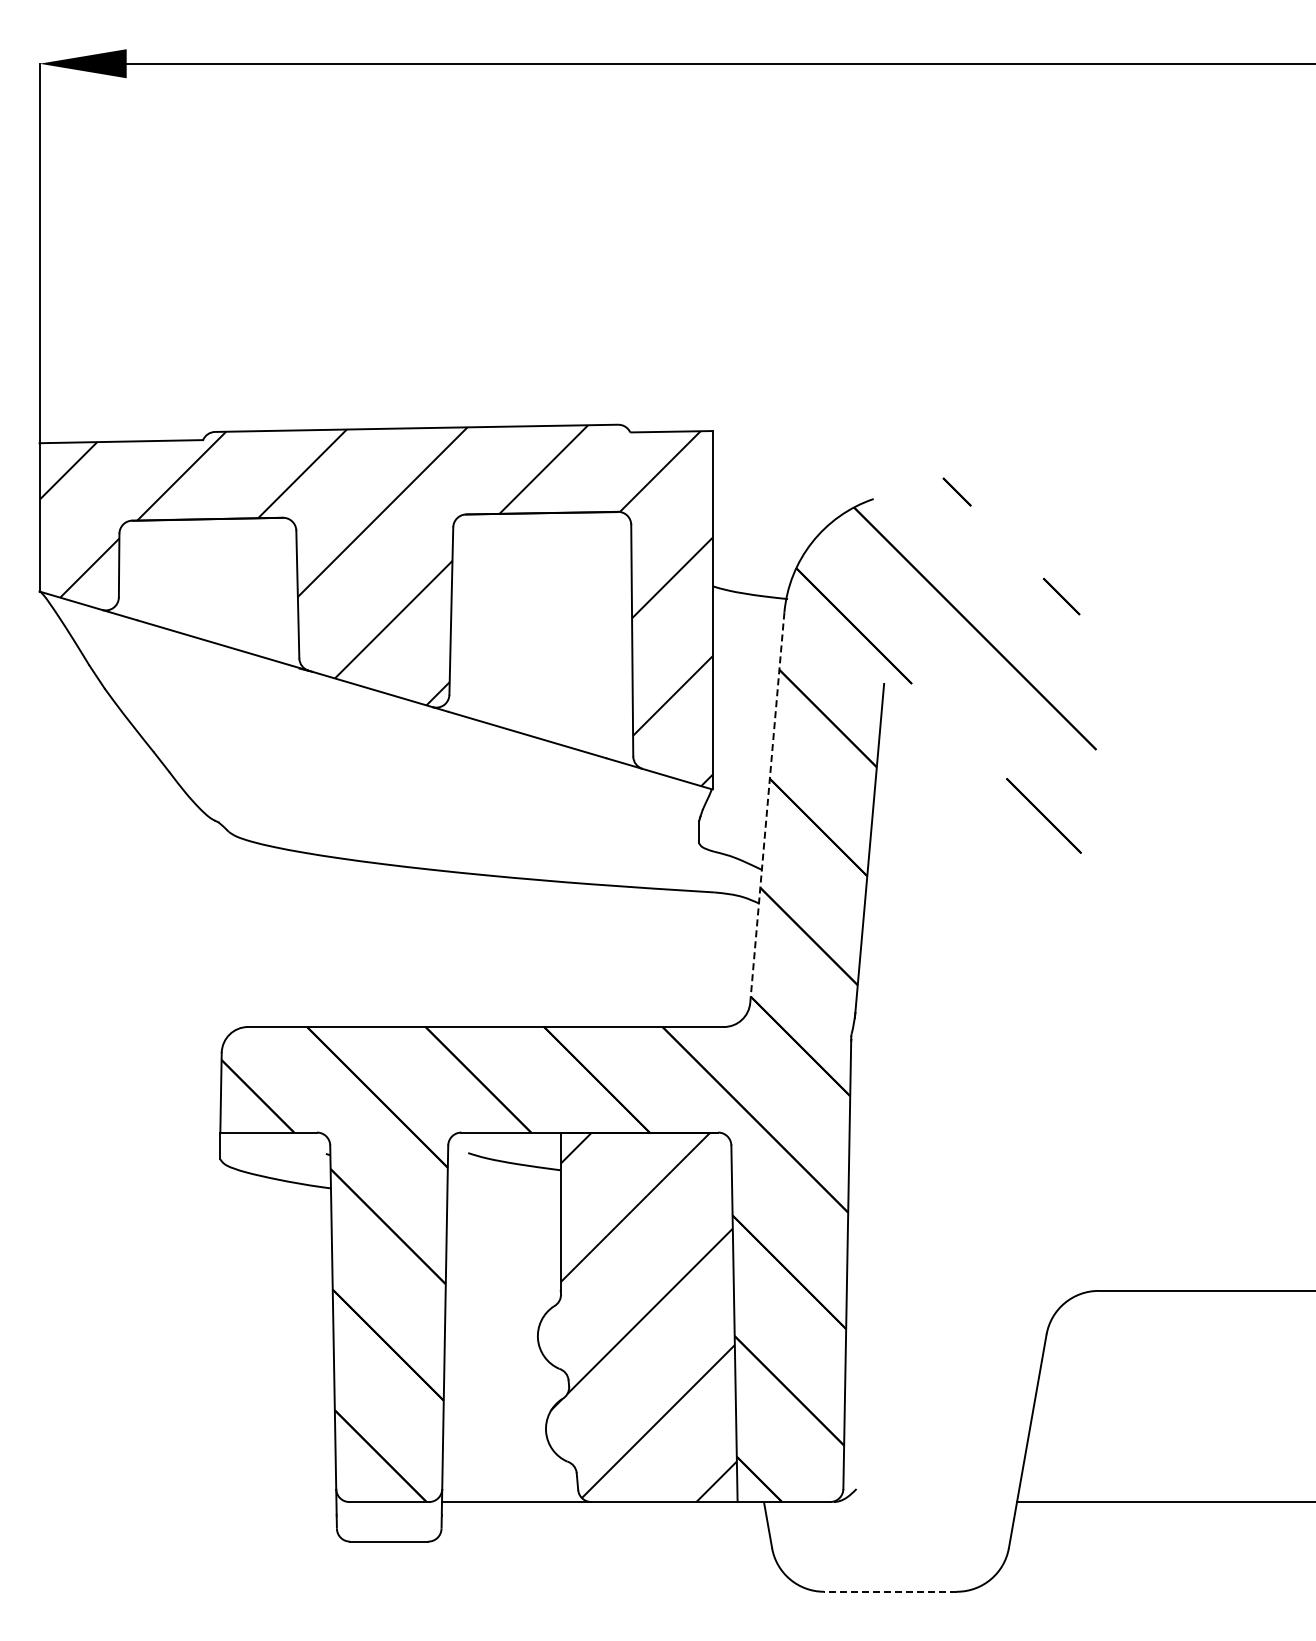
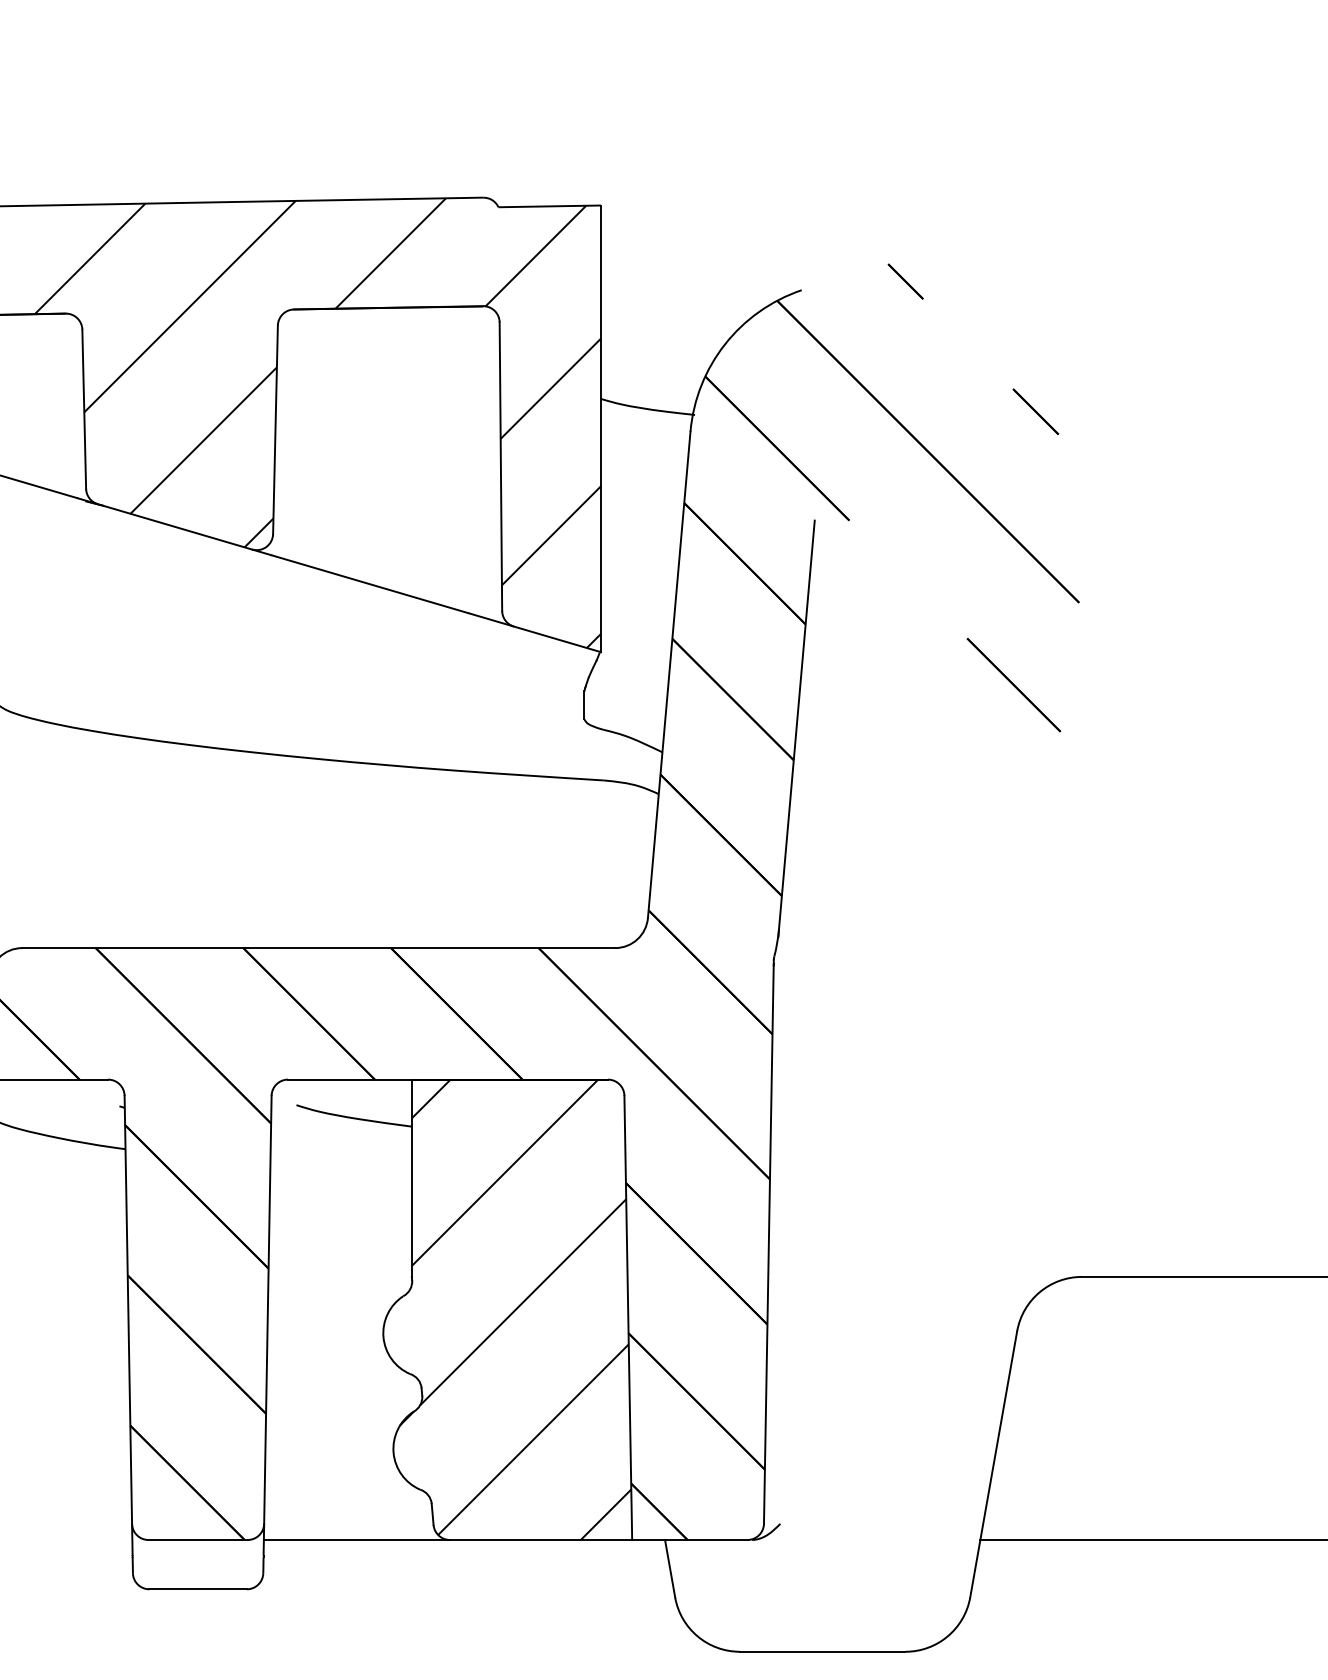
line: (767, 807) -> (669, 674), dashed -> solid
line: (890, 1591) -> (822, 1651), dashed -> solid

